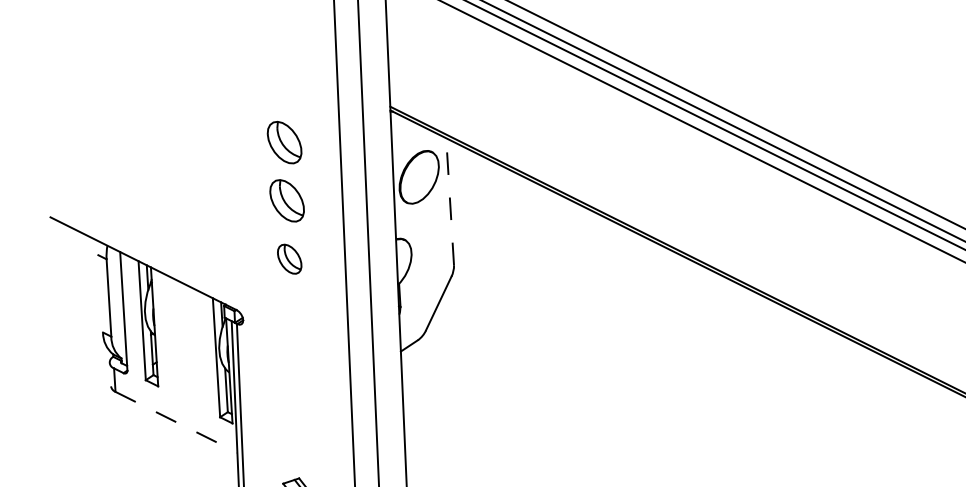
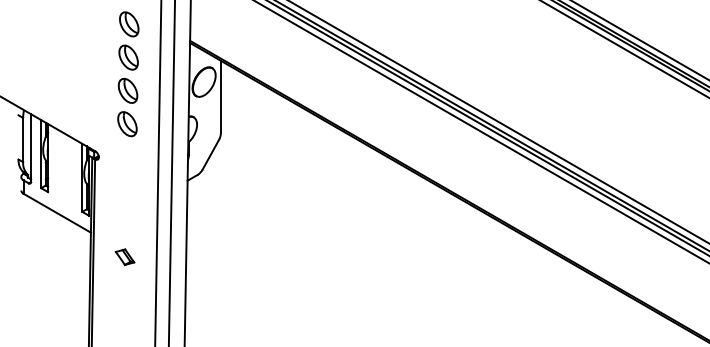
part: (282, 84) -> (129, 24), added
line: (449, 200) -> (220, 96), dashed -> solid
part: (289, 259) -> (127, 124), size x1.43
line: (176, 422) -> (57, 213), dashed -> solid

